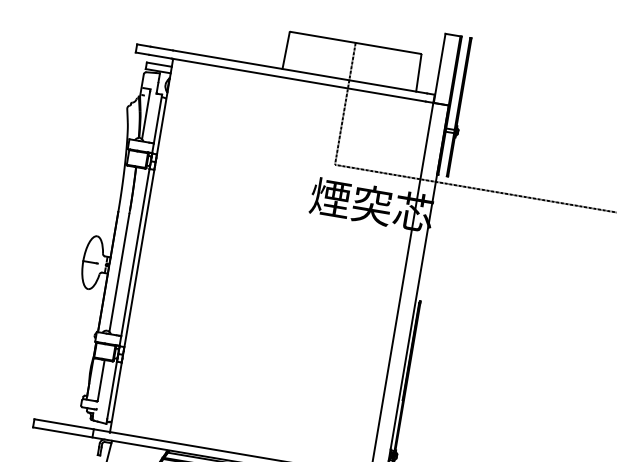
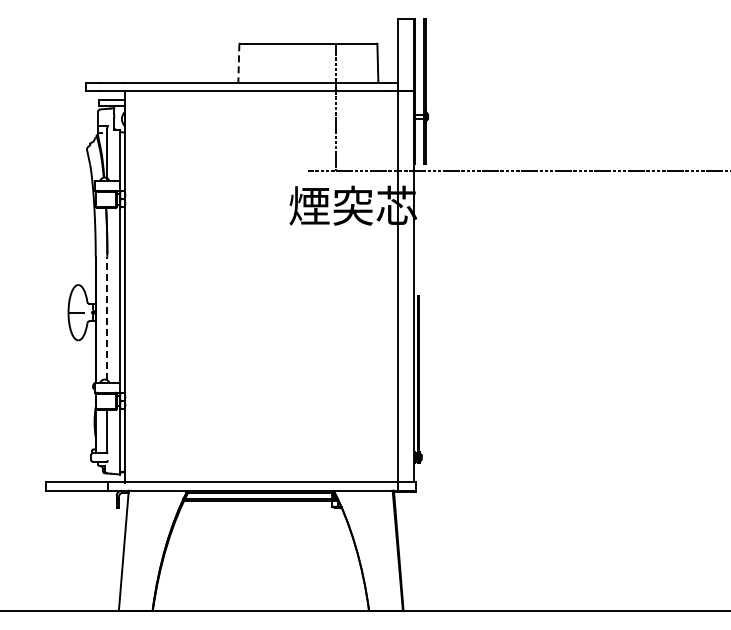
line: (285, 51) -> (238, 64), solid -> dashed
line: (345, 104) -> (336, 107), moved
line: (119, 272) -> (107, 318), solid -> dashed

